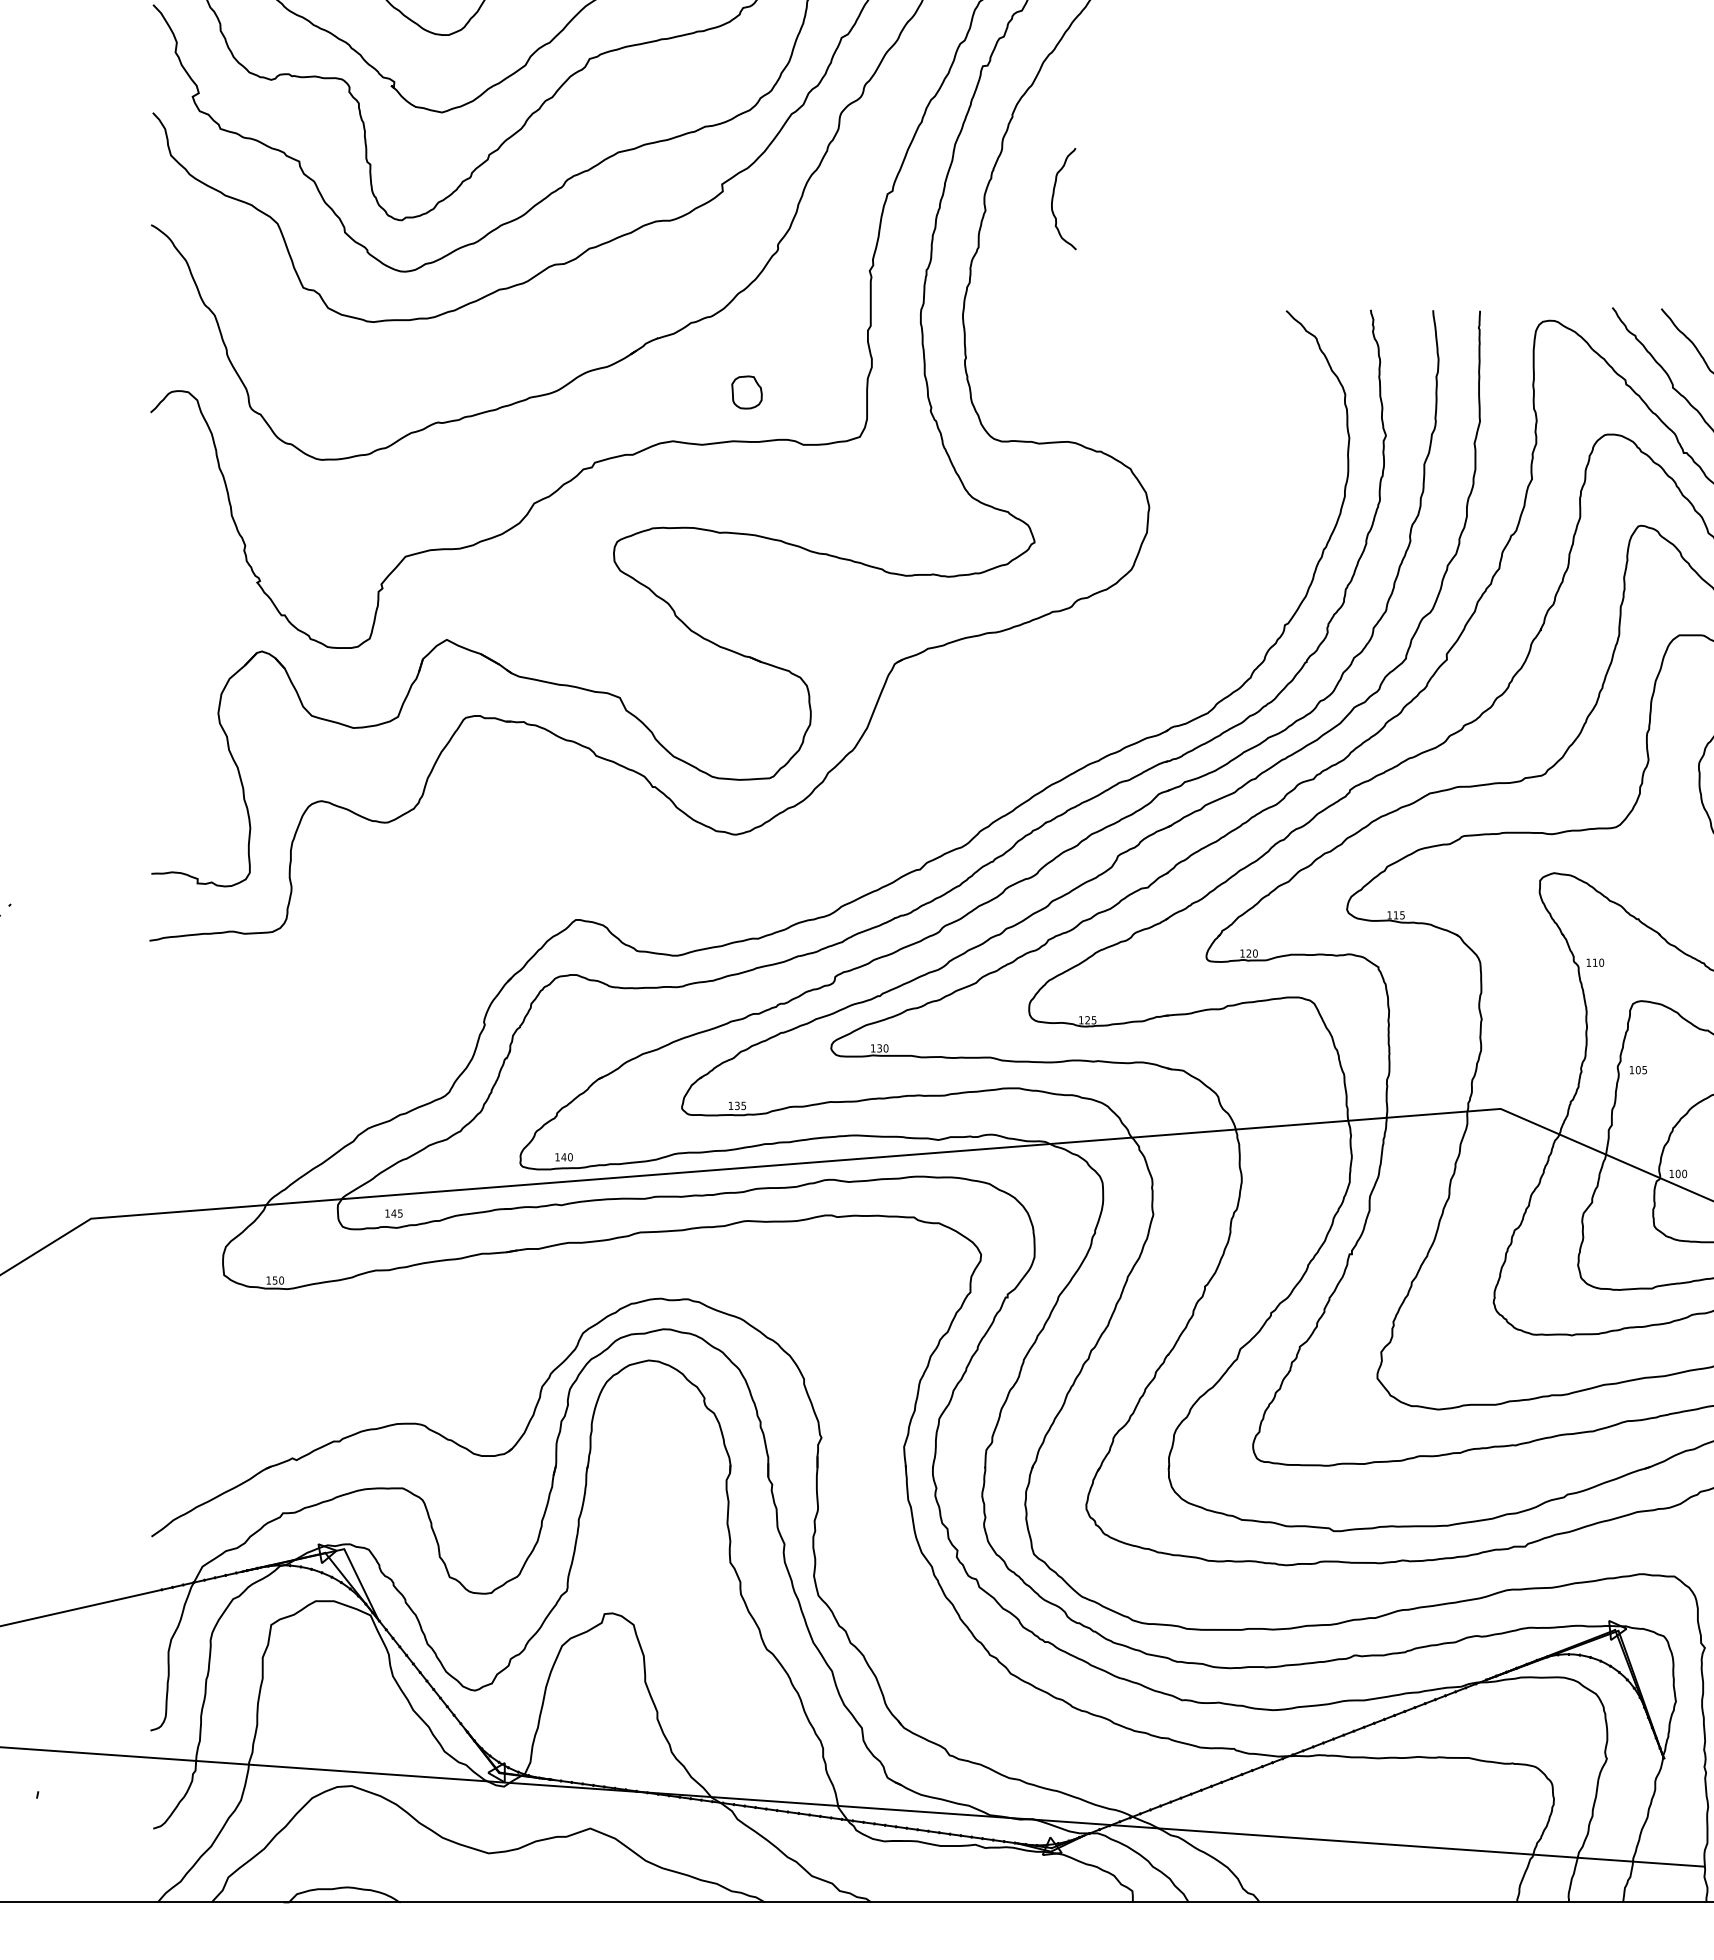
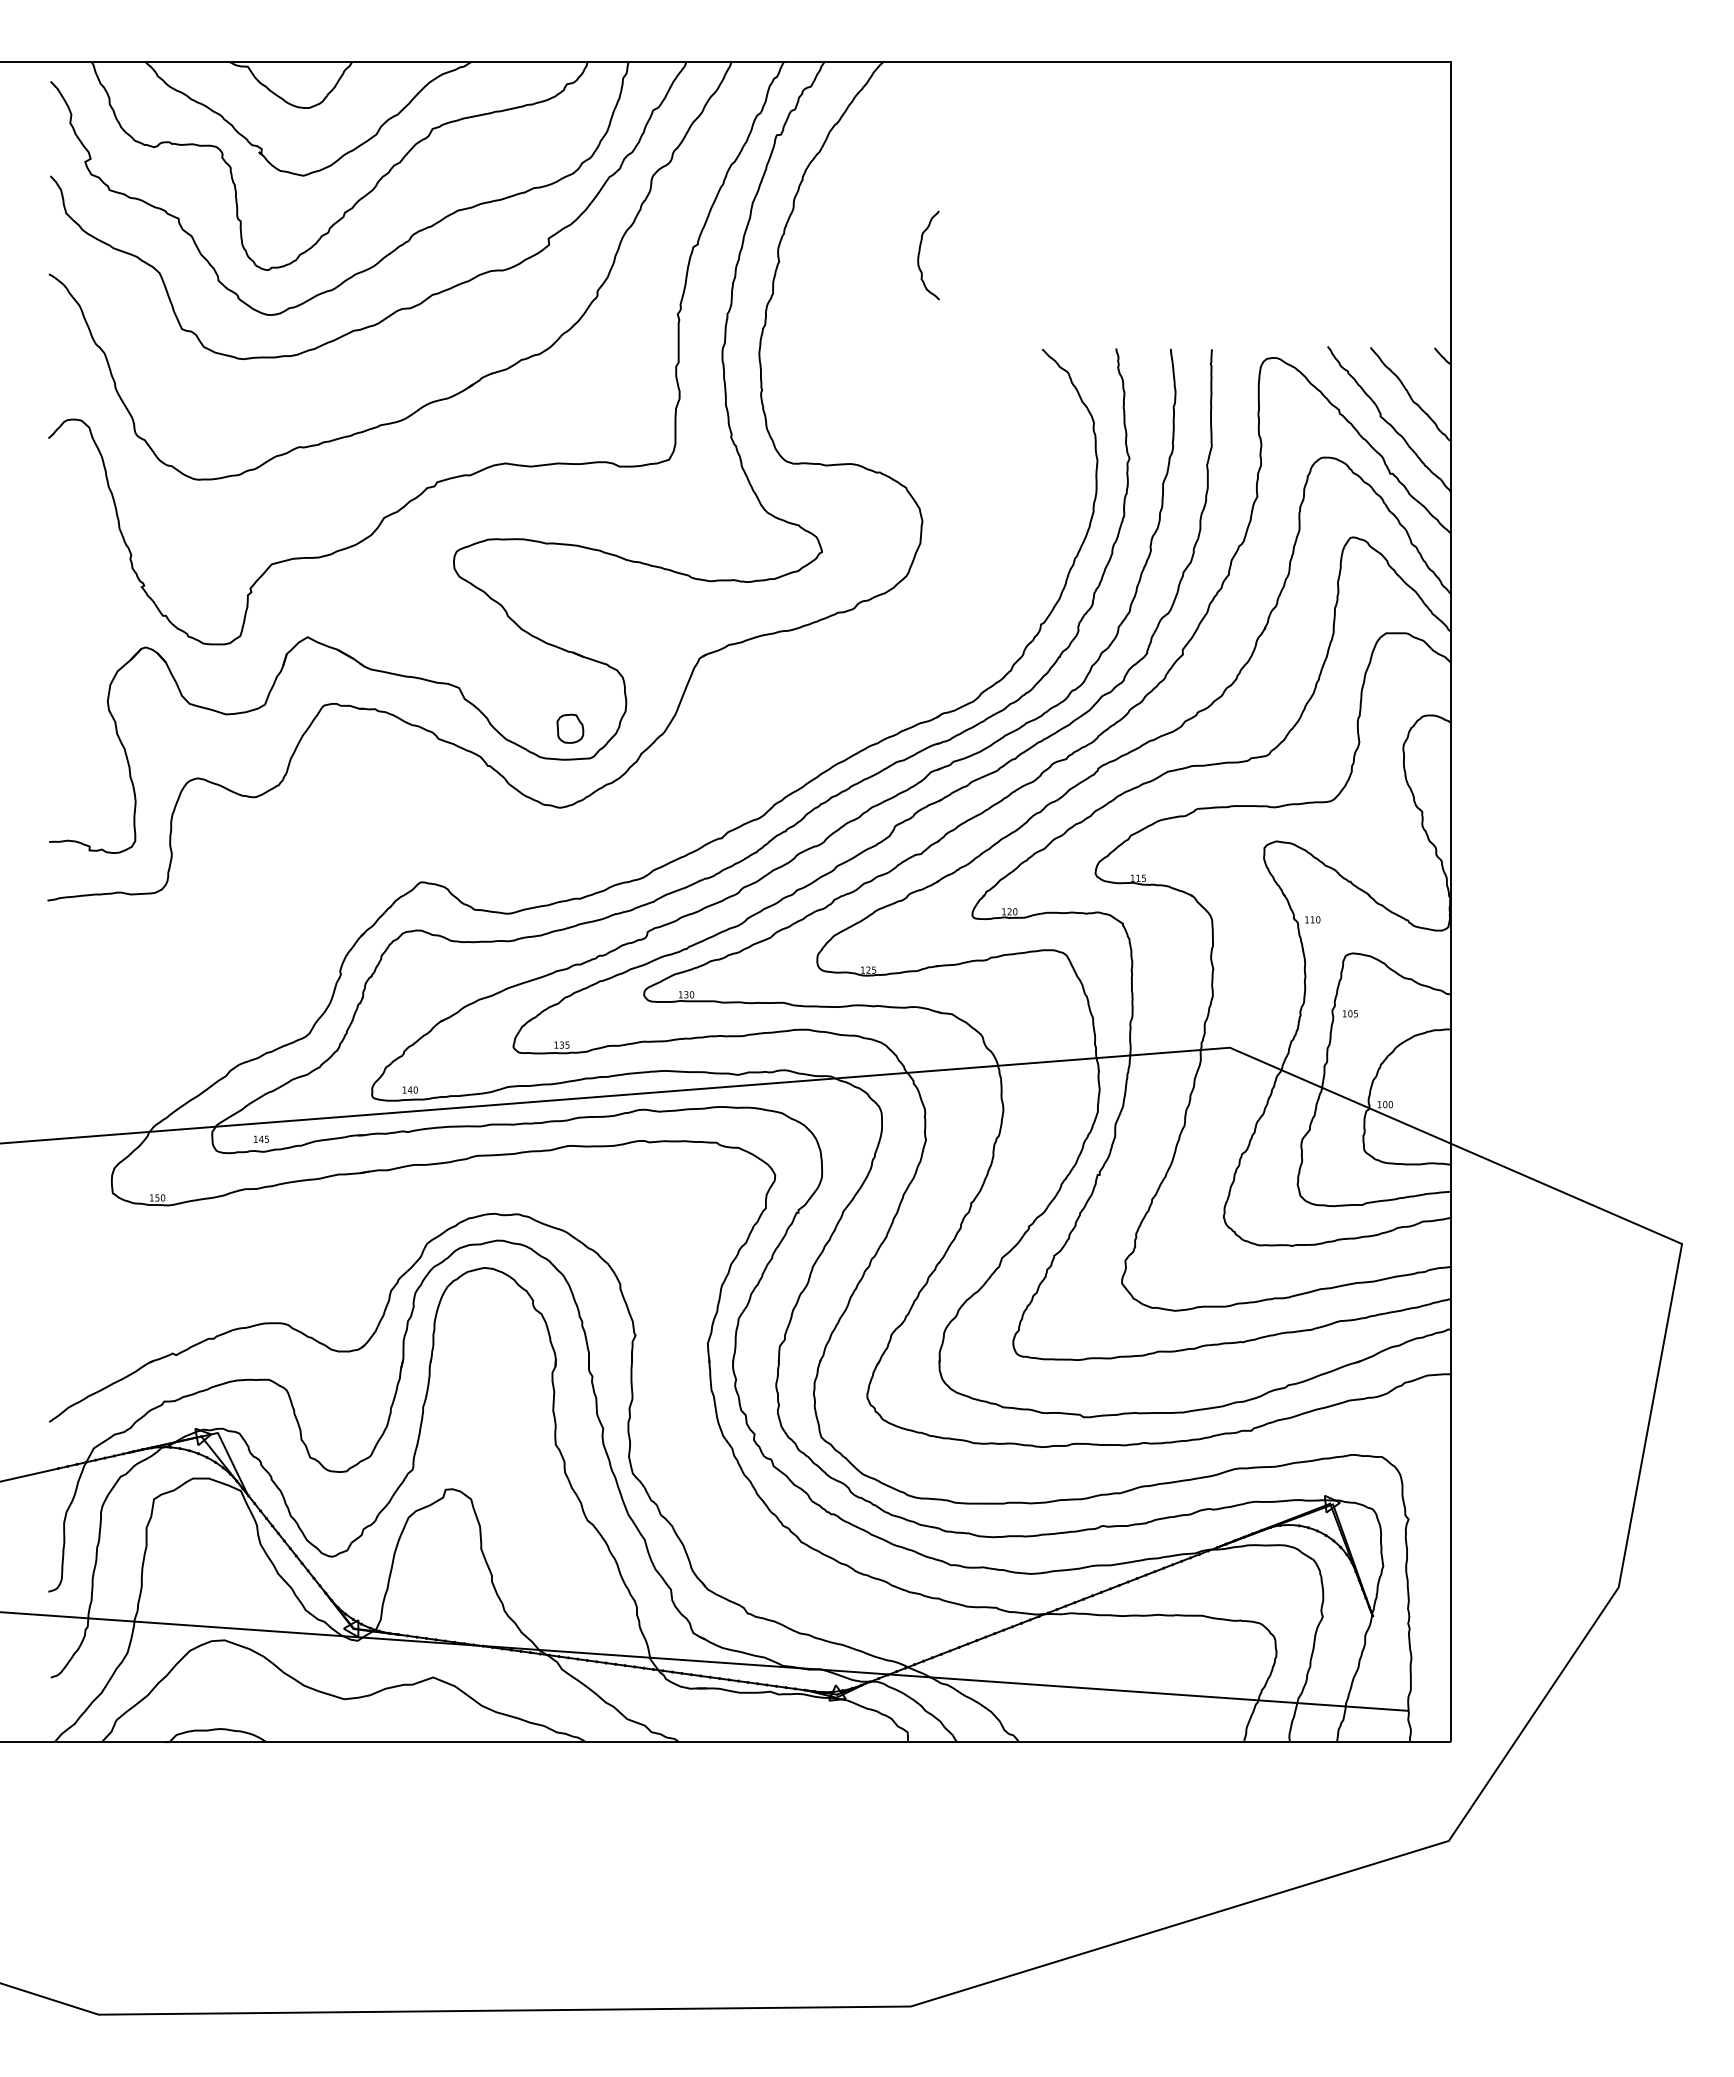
curve: (1054, 195) -> (920, 252), moved
part: (747, 392) -> (570, 728), moved

